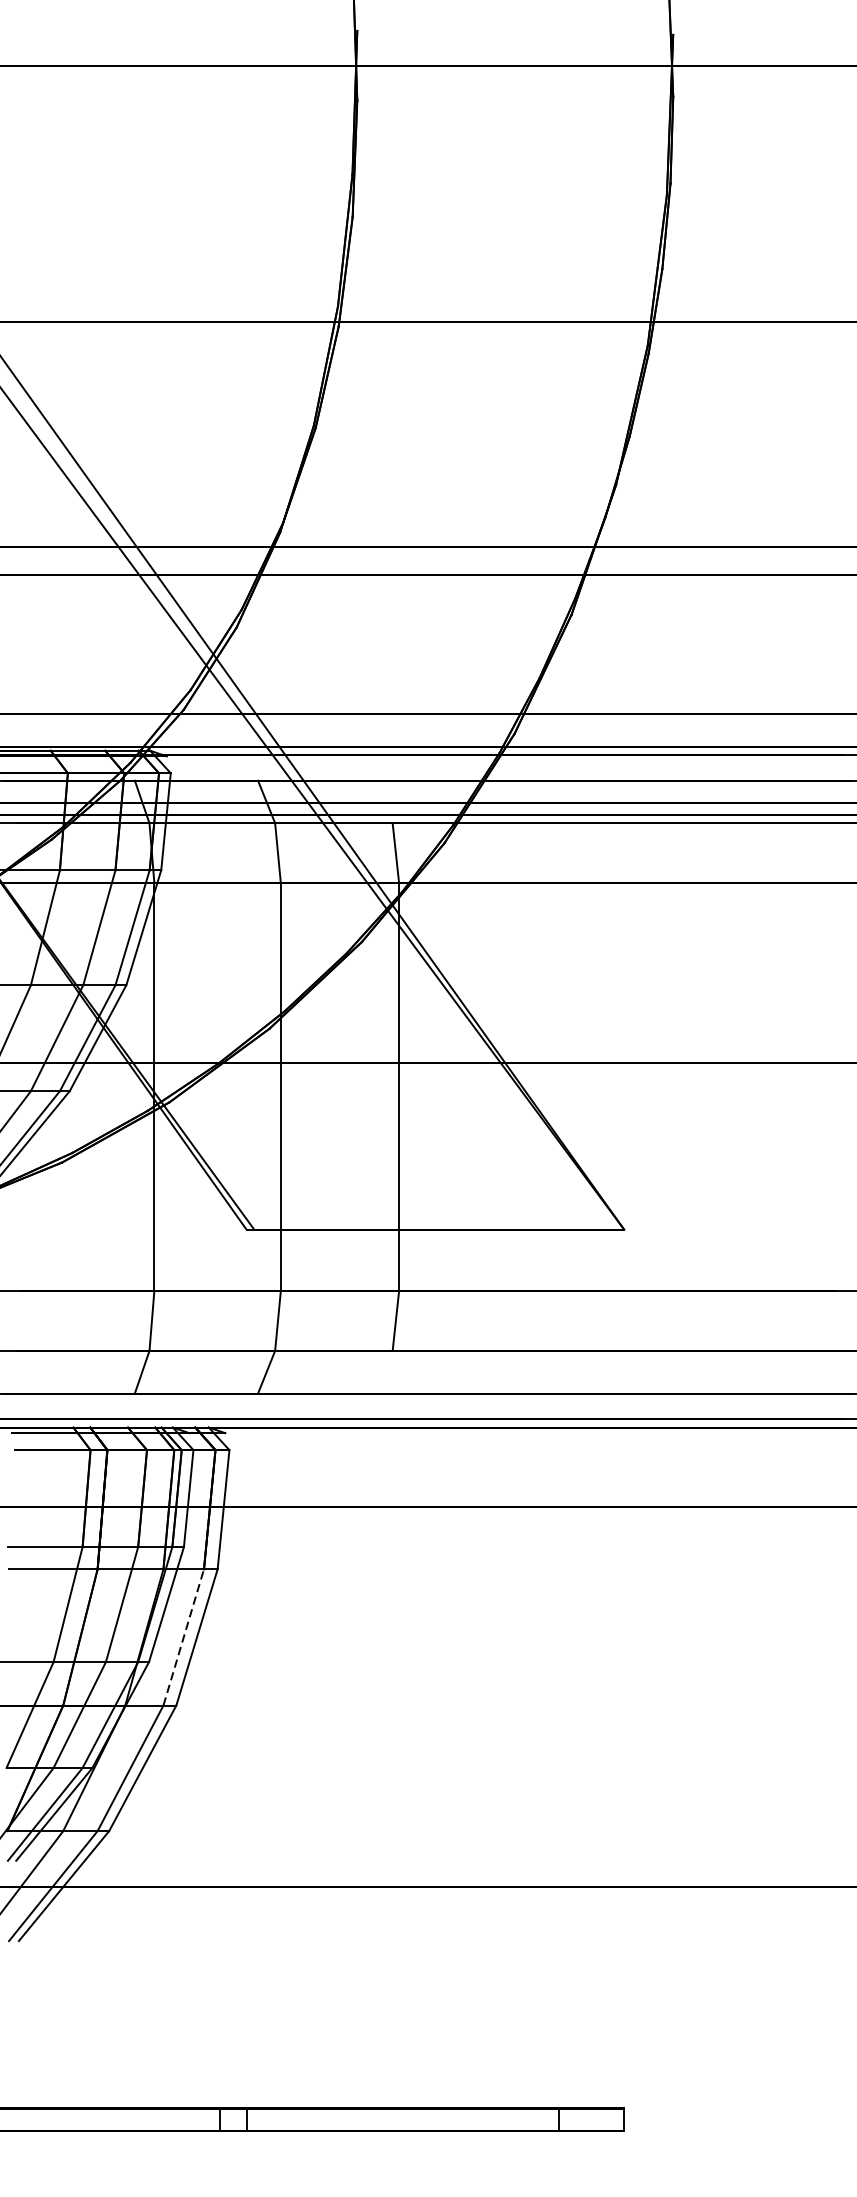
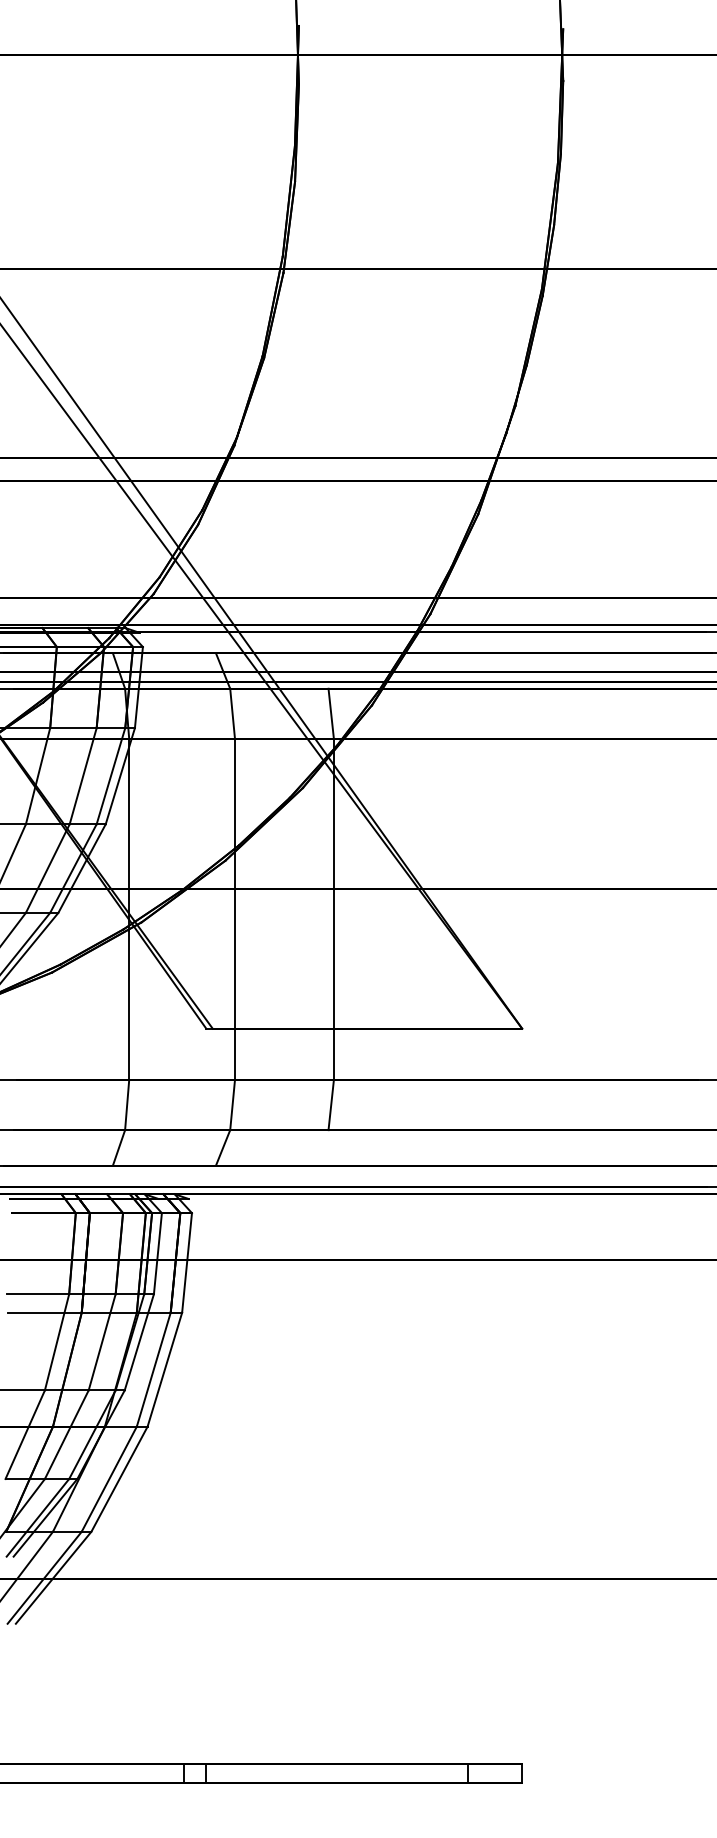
line: (183, 1637) -> (153, 1369), dashed -> solid

